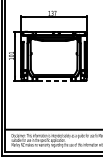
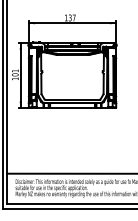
line: (54, 80) -> (73, 107), dashed -> solid

